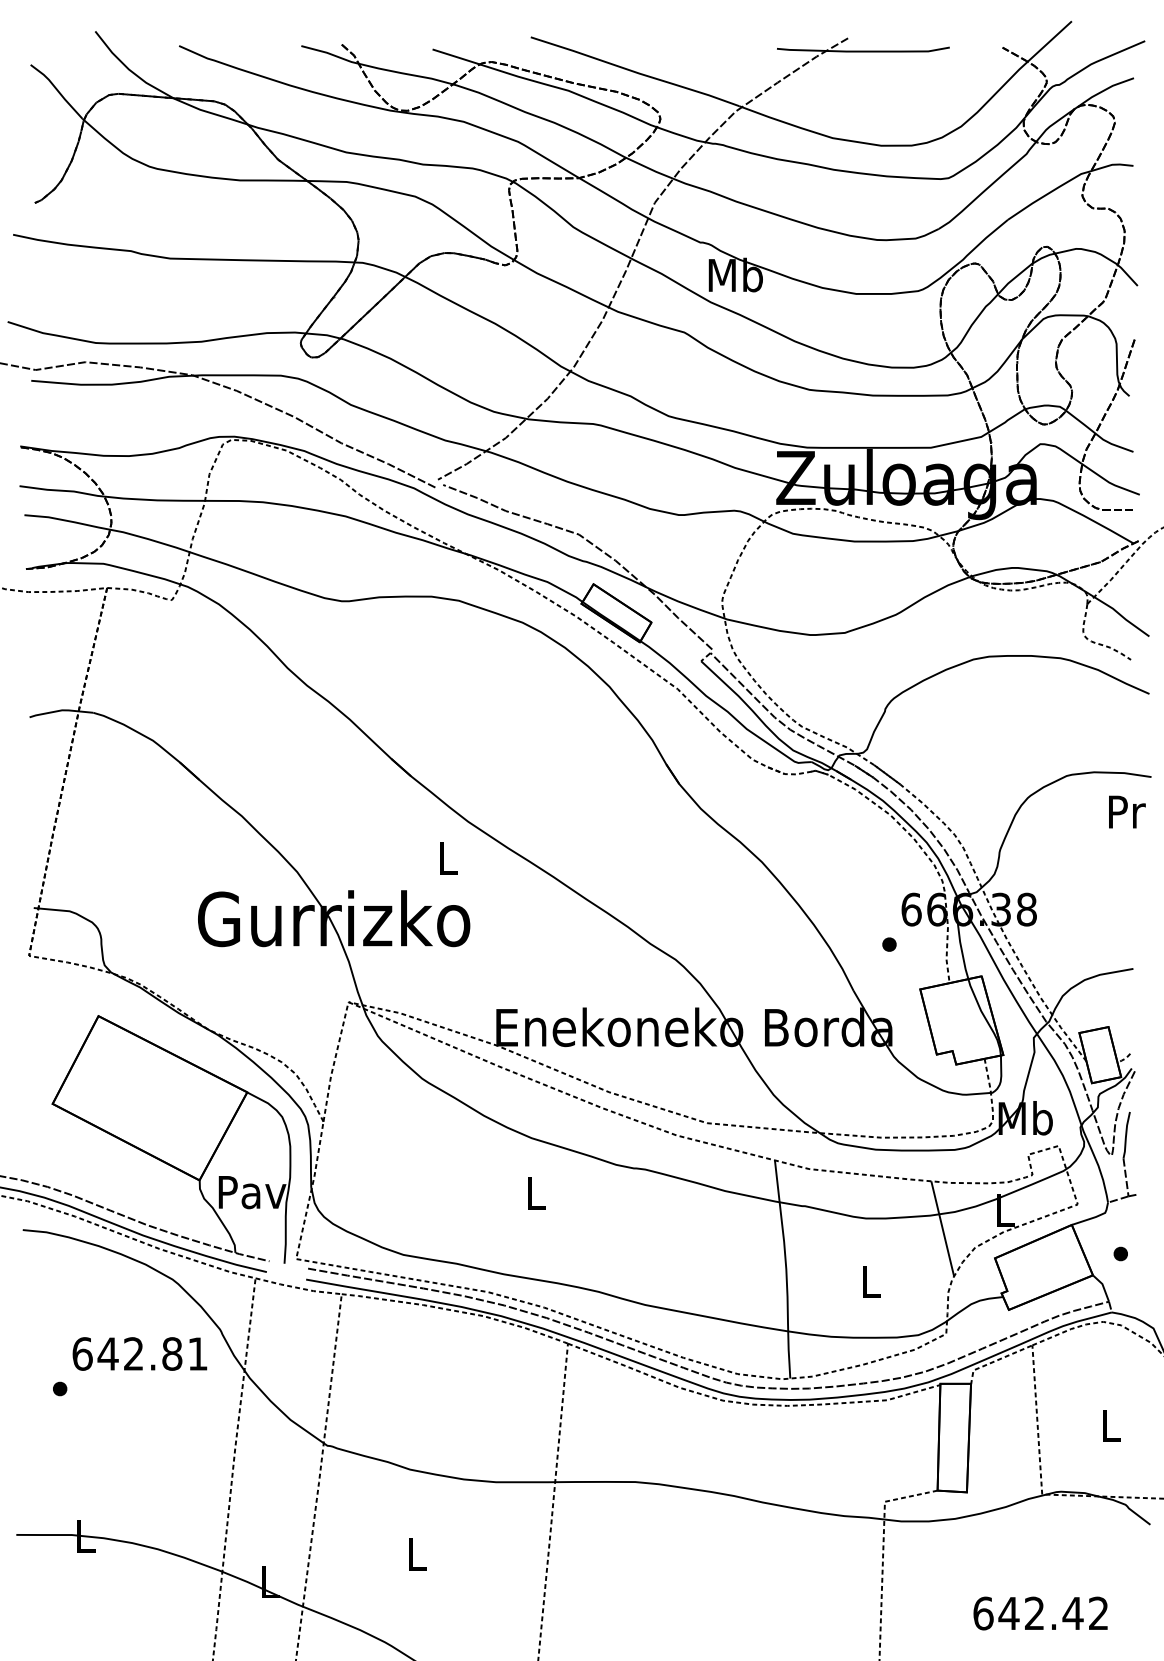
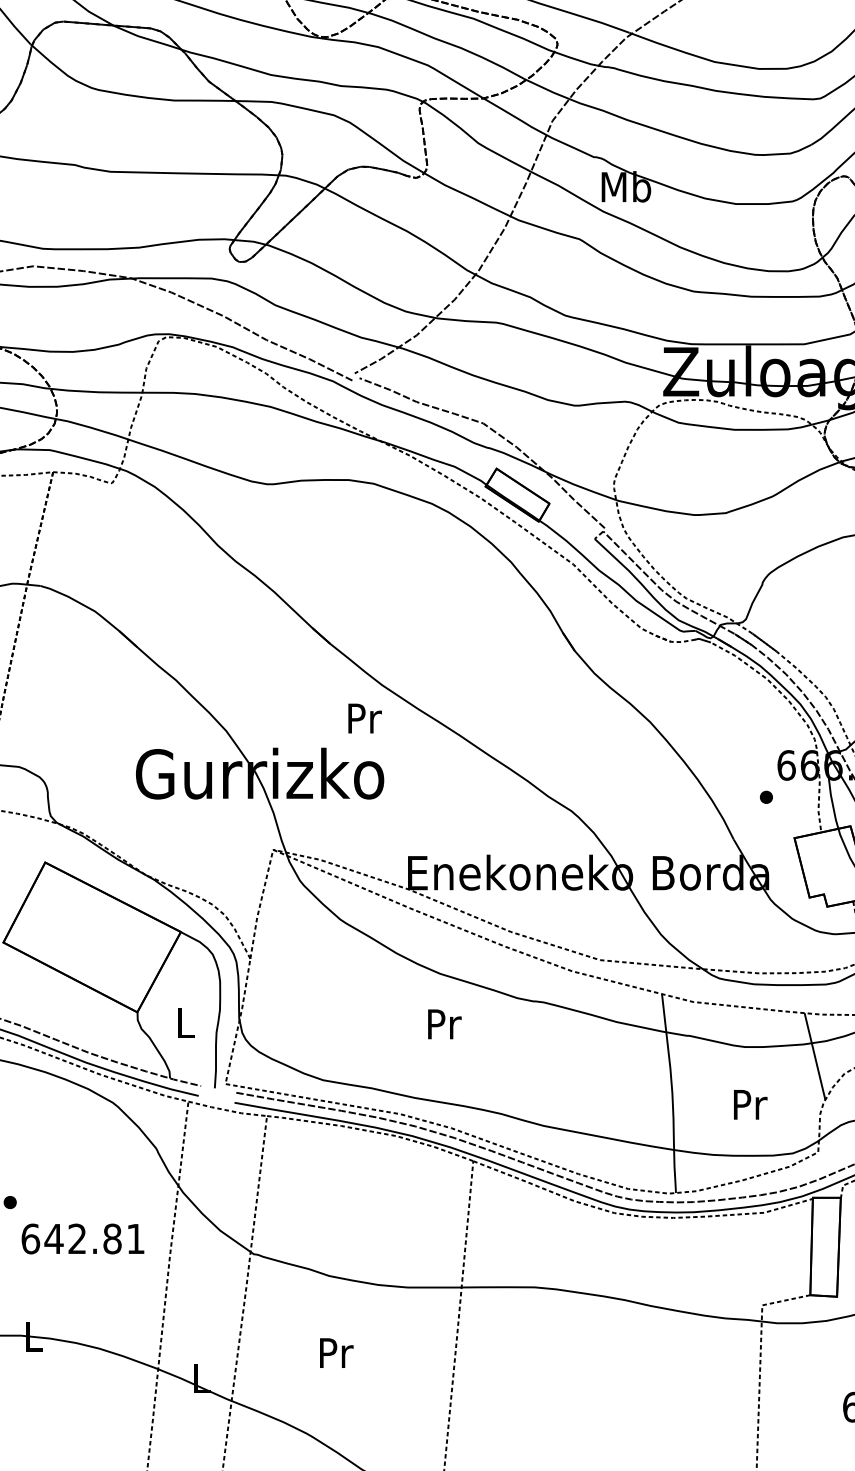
text: (449, 858) -> (365, 718), L -> Pr
text: (252, 1192) -> (185, 1023), Pav -> L
text: (536, 1193) -> (444, 1024), L -> Pr
text: (871, 1281) -> (750, 1104), L -> Pr
text: (139, 1353) -> (82, 1238), moved
text: (417, 1553) -> (336, 1352), L -> Pr

